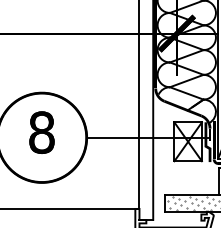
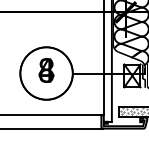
text: (41, 132) -> (46, 70), 8 -> 4

